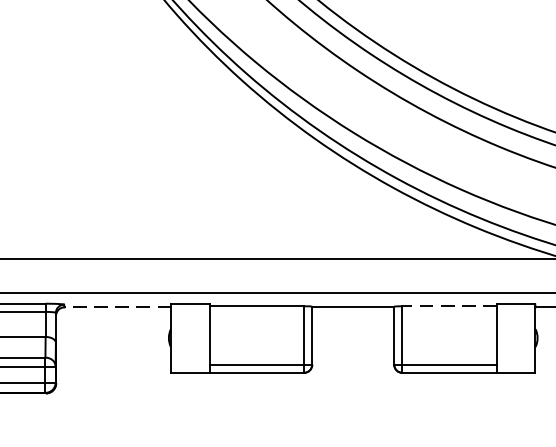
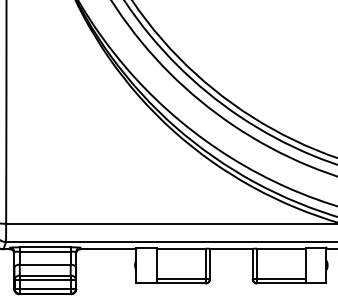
line: (449, 305) -> (281, 248), dashed -> solid
line: (117, 307) -> (108, 249), dashed -> solid

